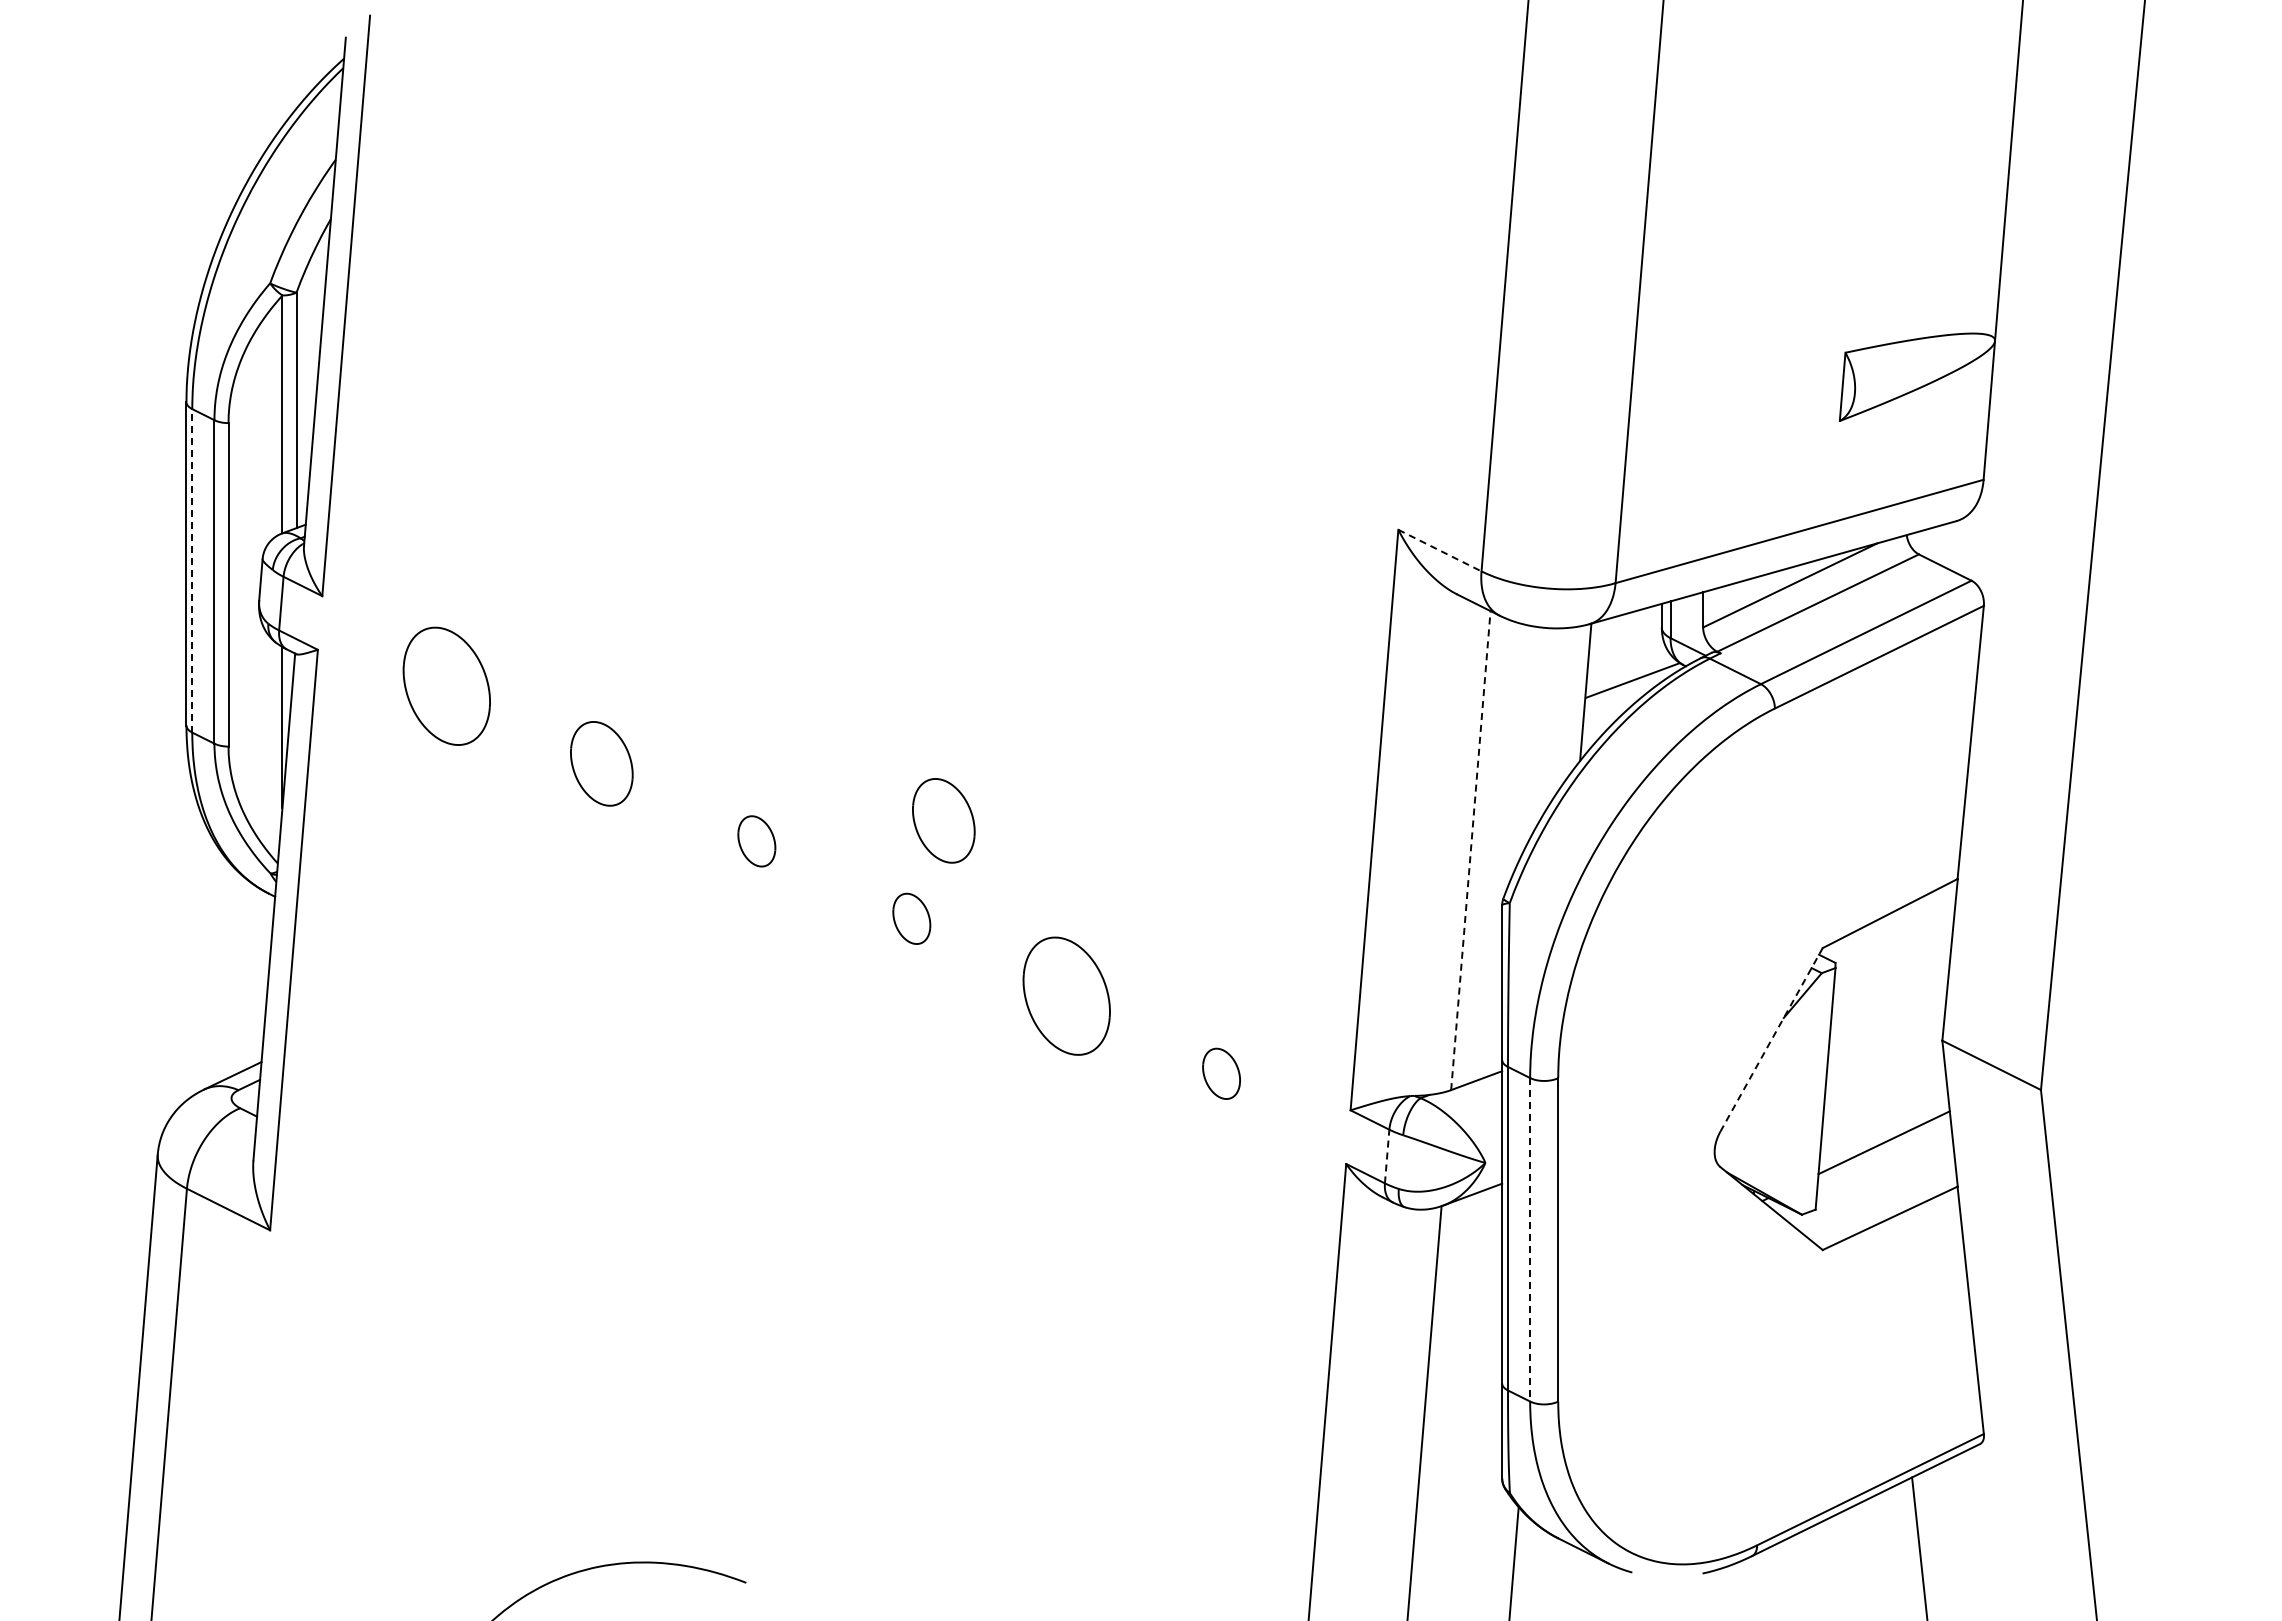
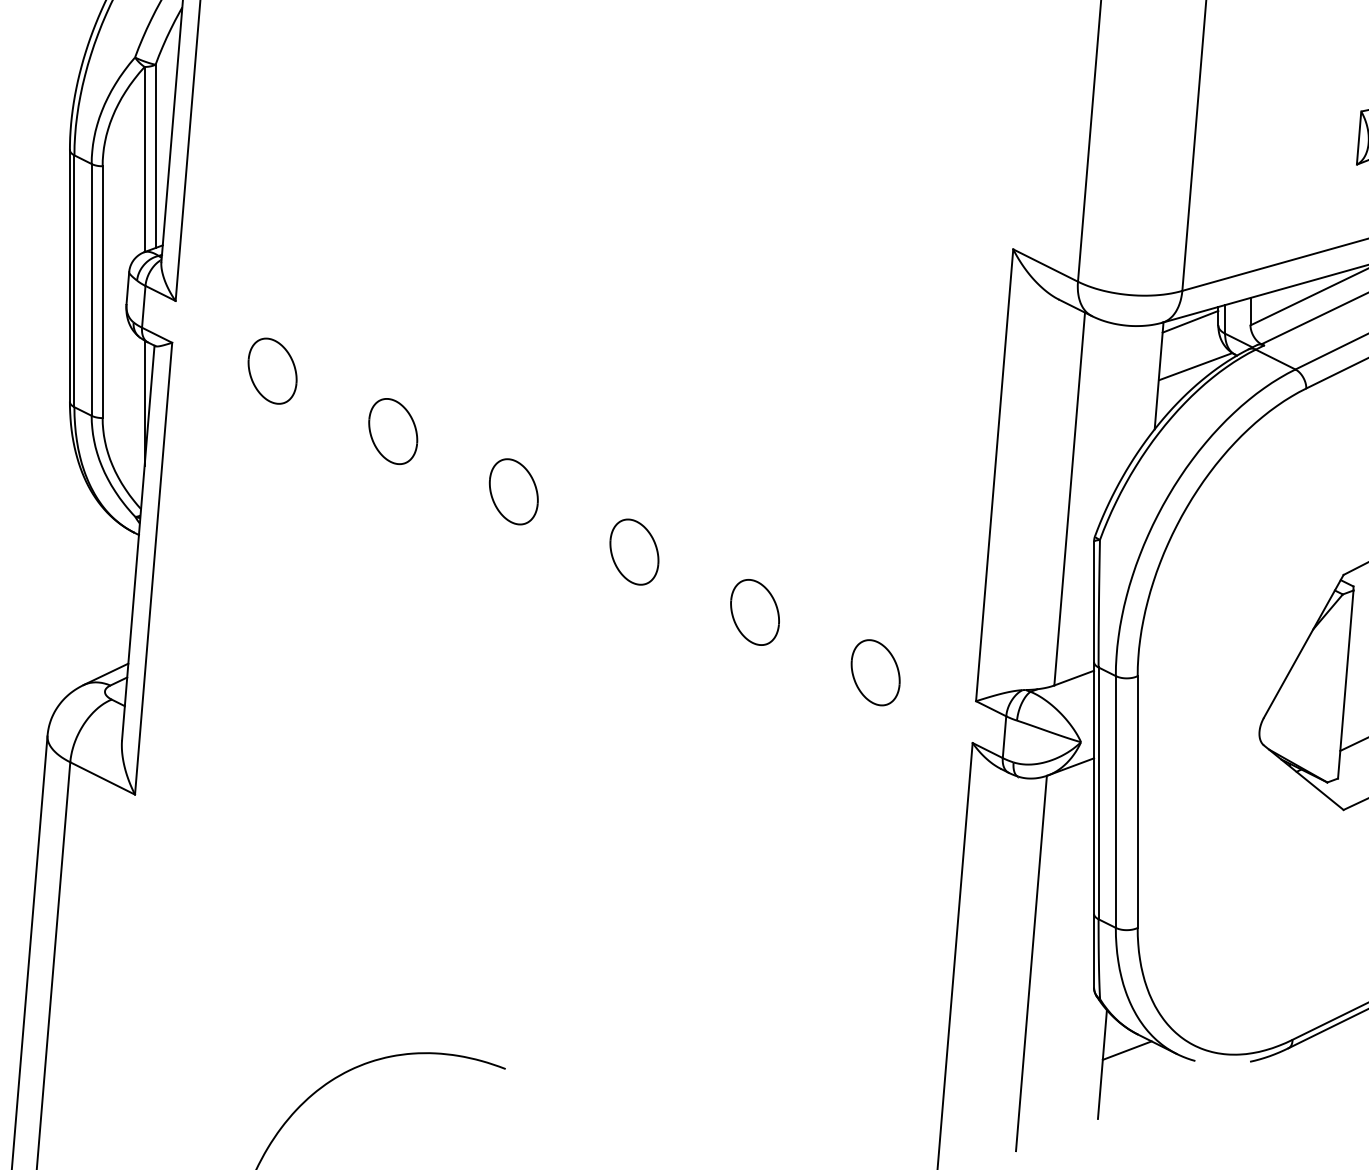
line: (1440, 550) -> (1046, 265), dashed -> solid
line: (192, 570) -> (74, 281), dashed -> solid
line: (1625, 622) -> (1190, 321), added
part: (446, 686) -> (272, 371), size x0.71
part: (943, 820) -> (659, 475), removed
part: (756, 841) -> (513, 491), size x1.67
line: (1470, 850) -> (1069, 498), dashed -> solid
part: (911, 918) -> (634, 551), size x1.67
part: (1066, 996) -> (754, 612), size x0.71
line: (1771, 1039) -> (1303, 646), dashed -> solid
part: (1221, 1073) -> (875, 672), size x1.67
line: (1387, 1156) -> (1004, 737), dashed -> solid
line: (1530, 1239) -> (1116, 801), dashed -> solid
line: (1544, 1559) -> (1127, 1050), added

